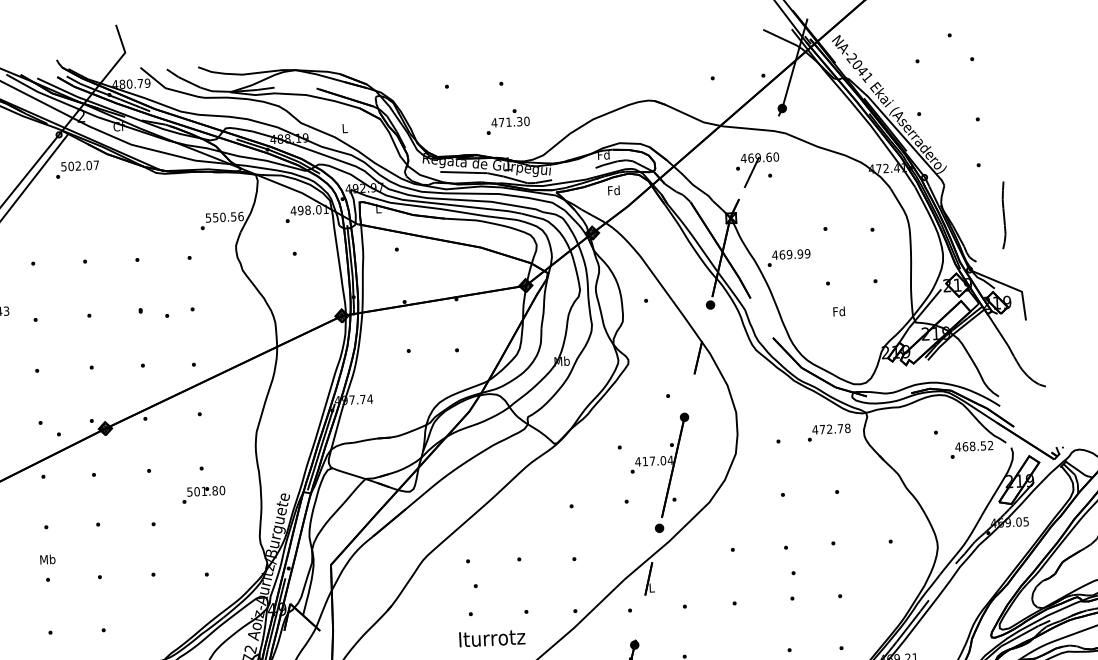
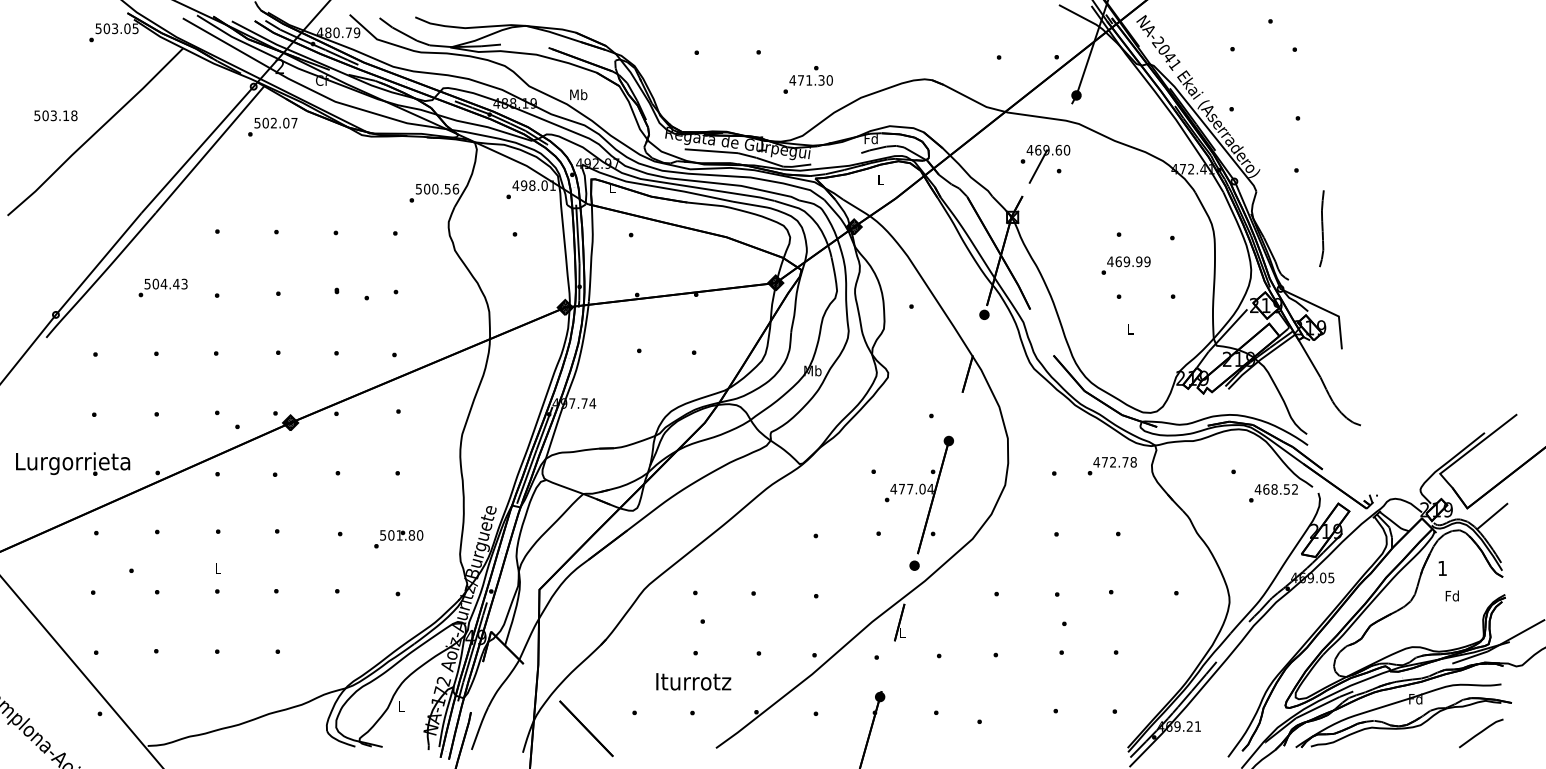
text: (507, 121) -> (807, 79), moved
text: (344, 128) -> (578, 94), L -> Mb
text: (613, 190) -> (880, 179), Fd -> L
text: (216, 217) -> (427, 188), 550.56 -> 500.56
text: (788, 257) -> (1125, 265), moved
text: (838, 311) -> (1129, 328), Fd -> L
text: (644, 461) -> (901, 489), 417.04 -> 477.04
text: (203, 495) -> (398, 539), moved
text: (47, 559) -> (217, 568), Mb -> L
text: (492, 638) -> (693, 681), moved

